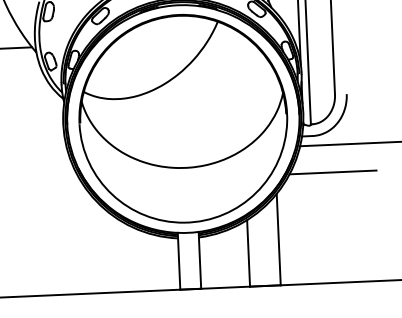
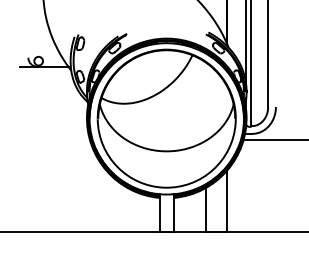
line: (332, 172) -> (264, 158), removed

